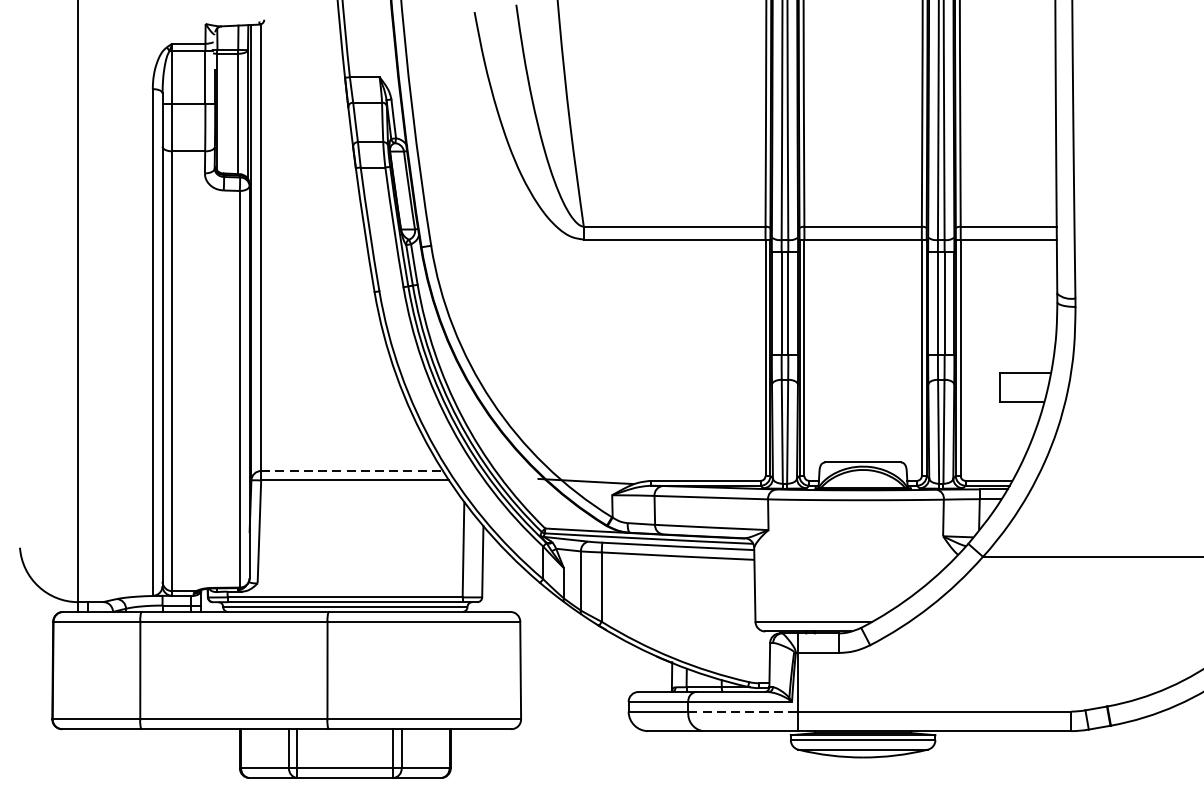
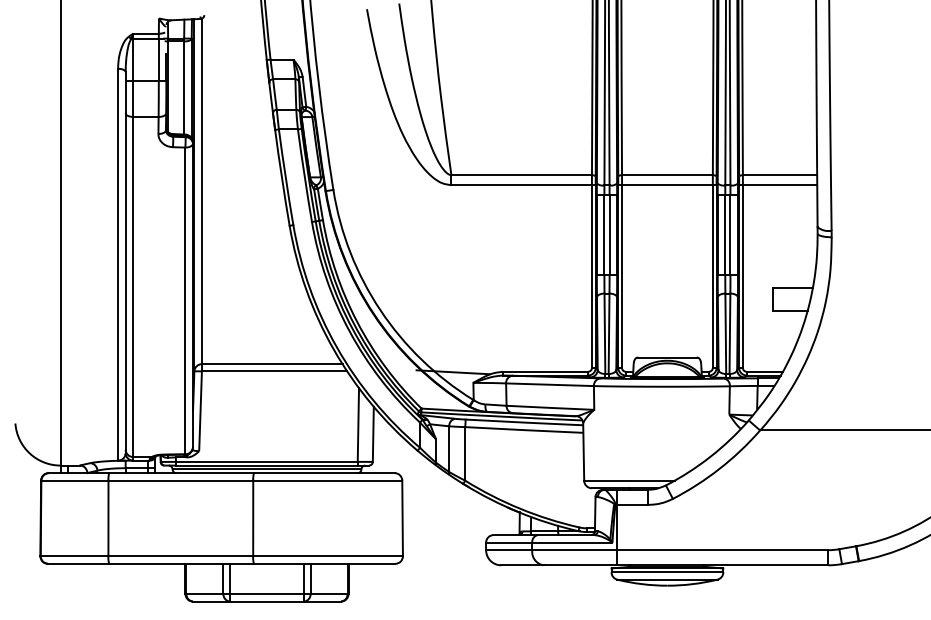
line: (352, 471) -> (272, 364), dashed -> solid
line: (744, 711) -> (575, 550), dashed -> solid

